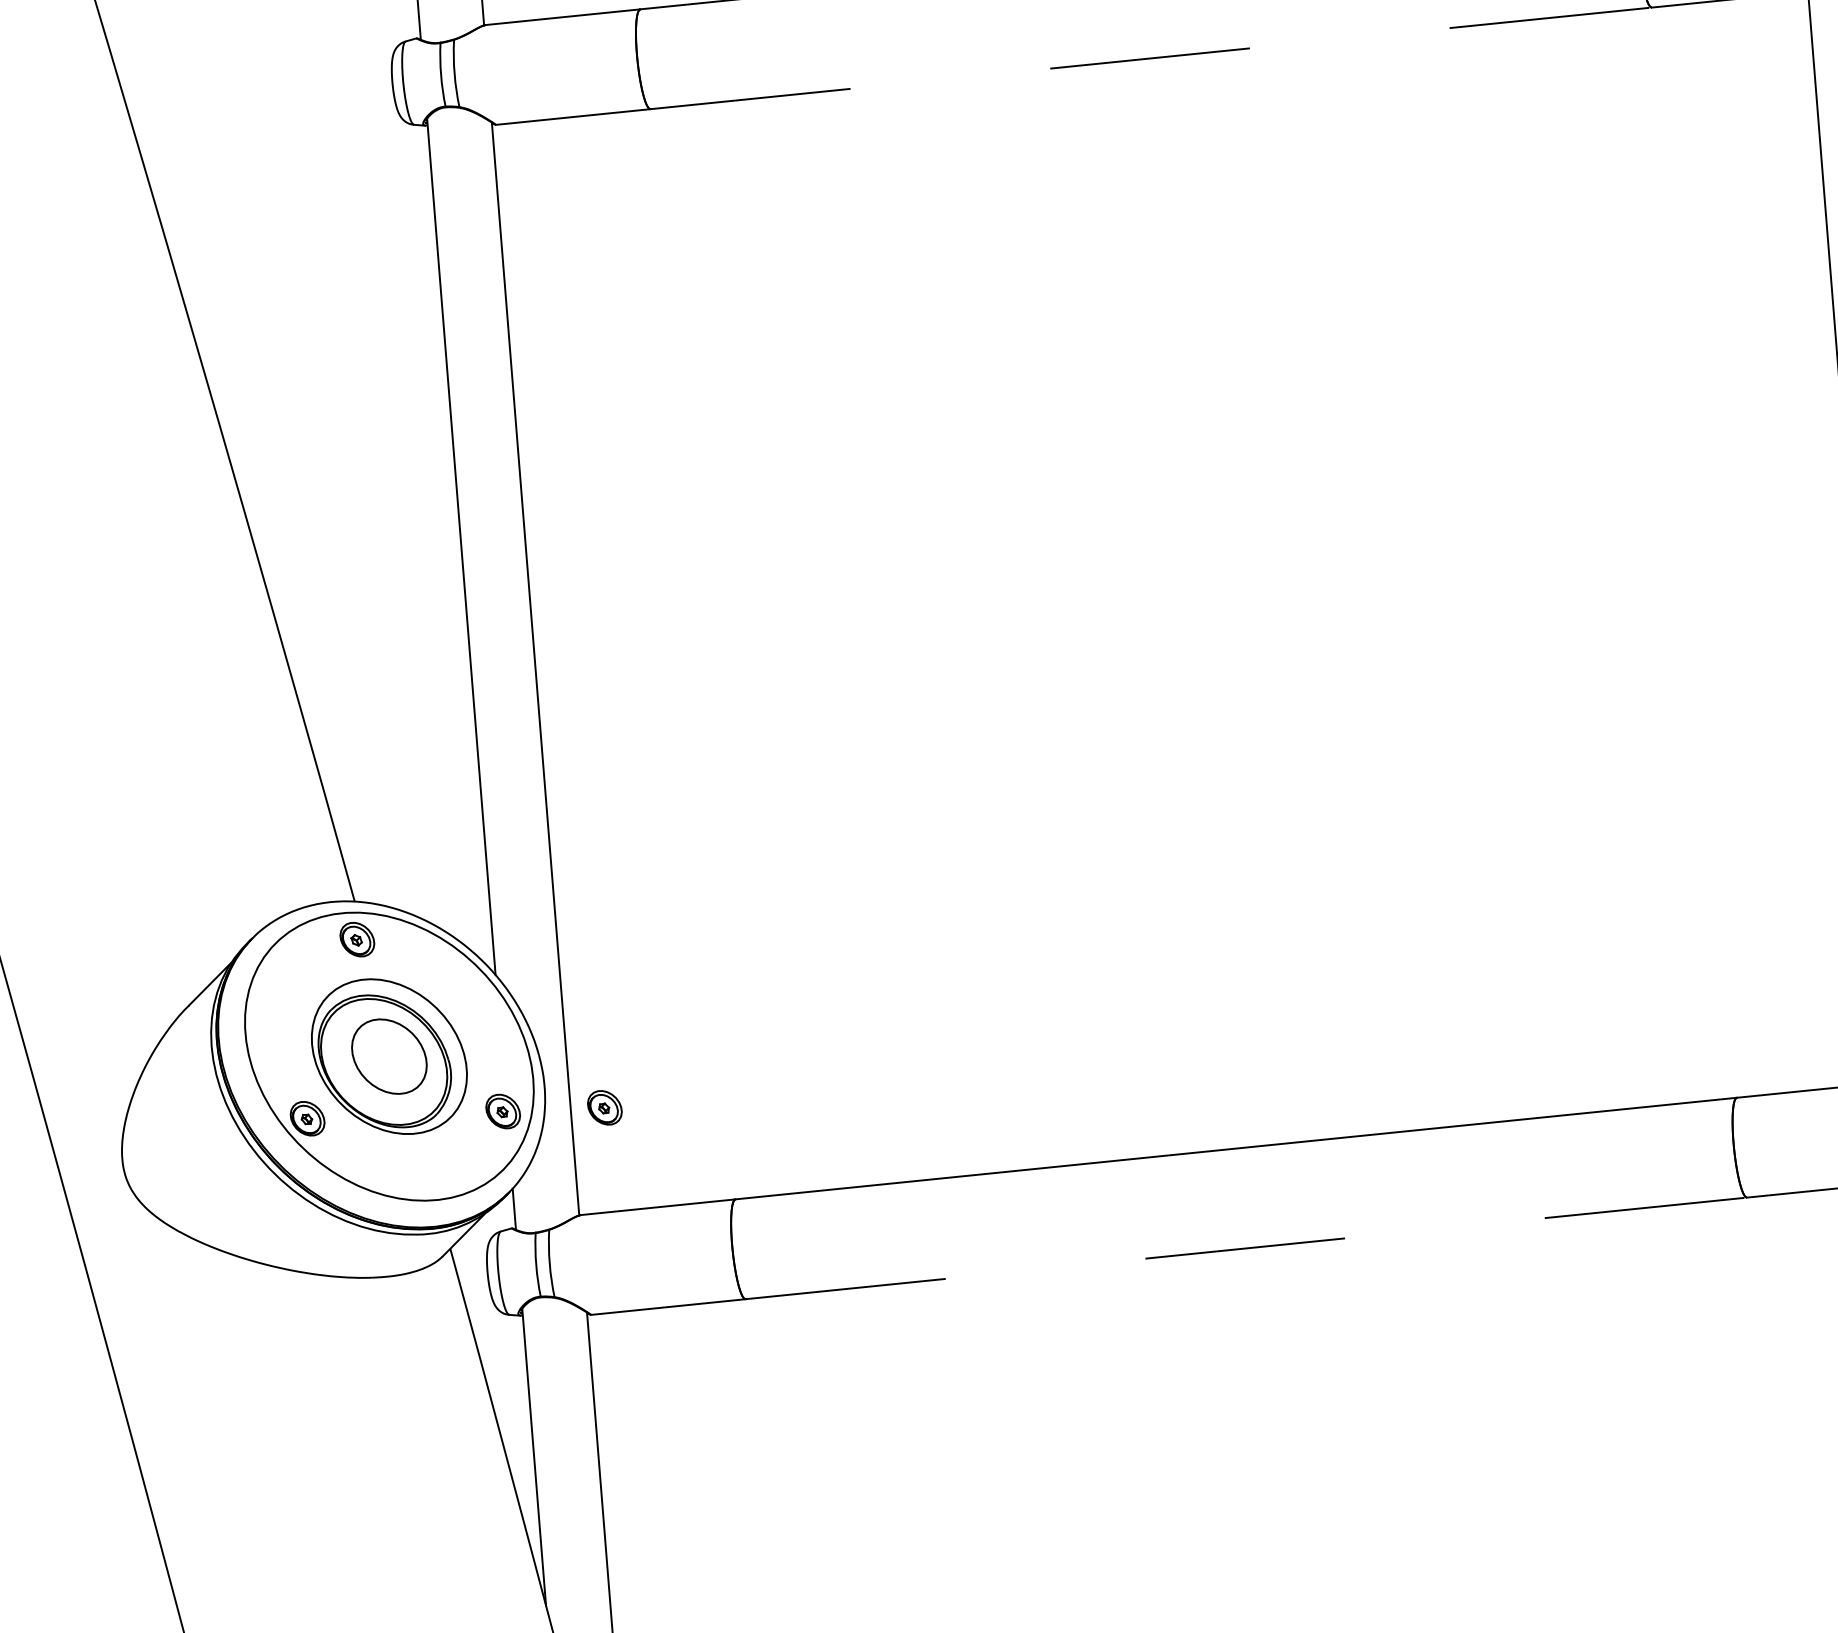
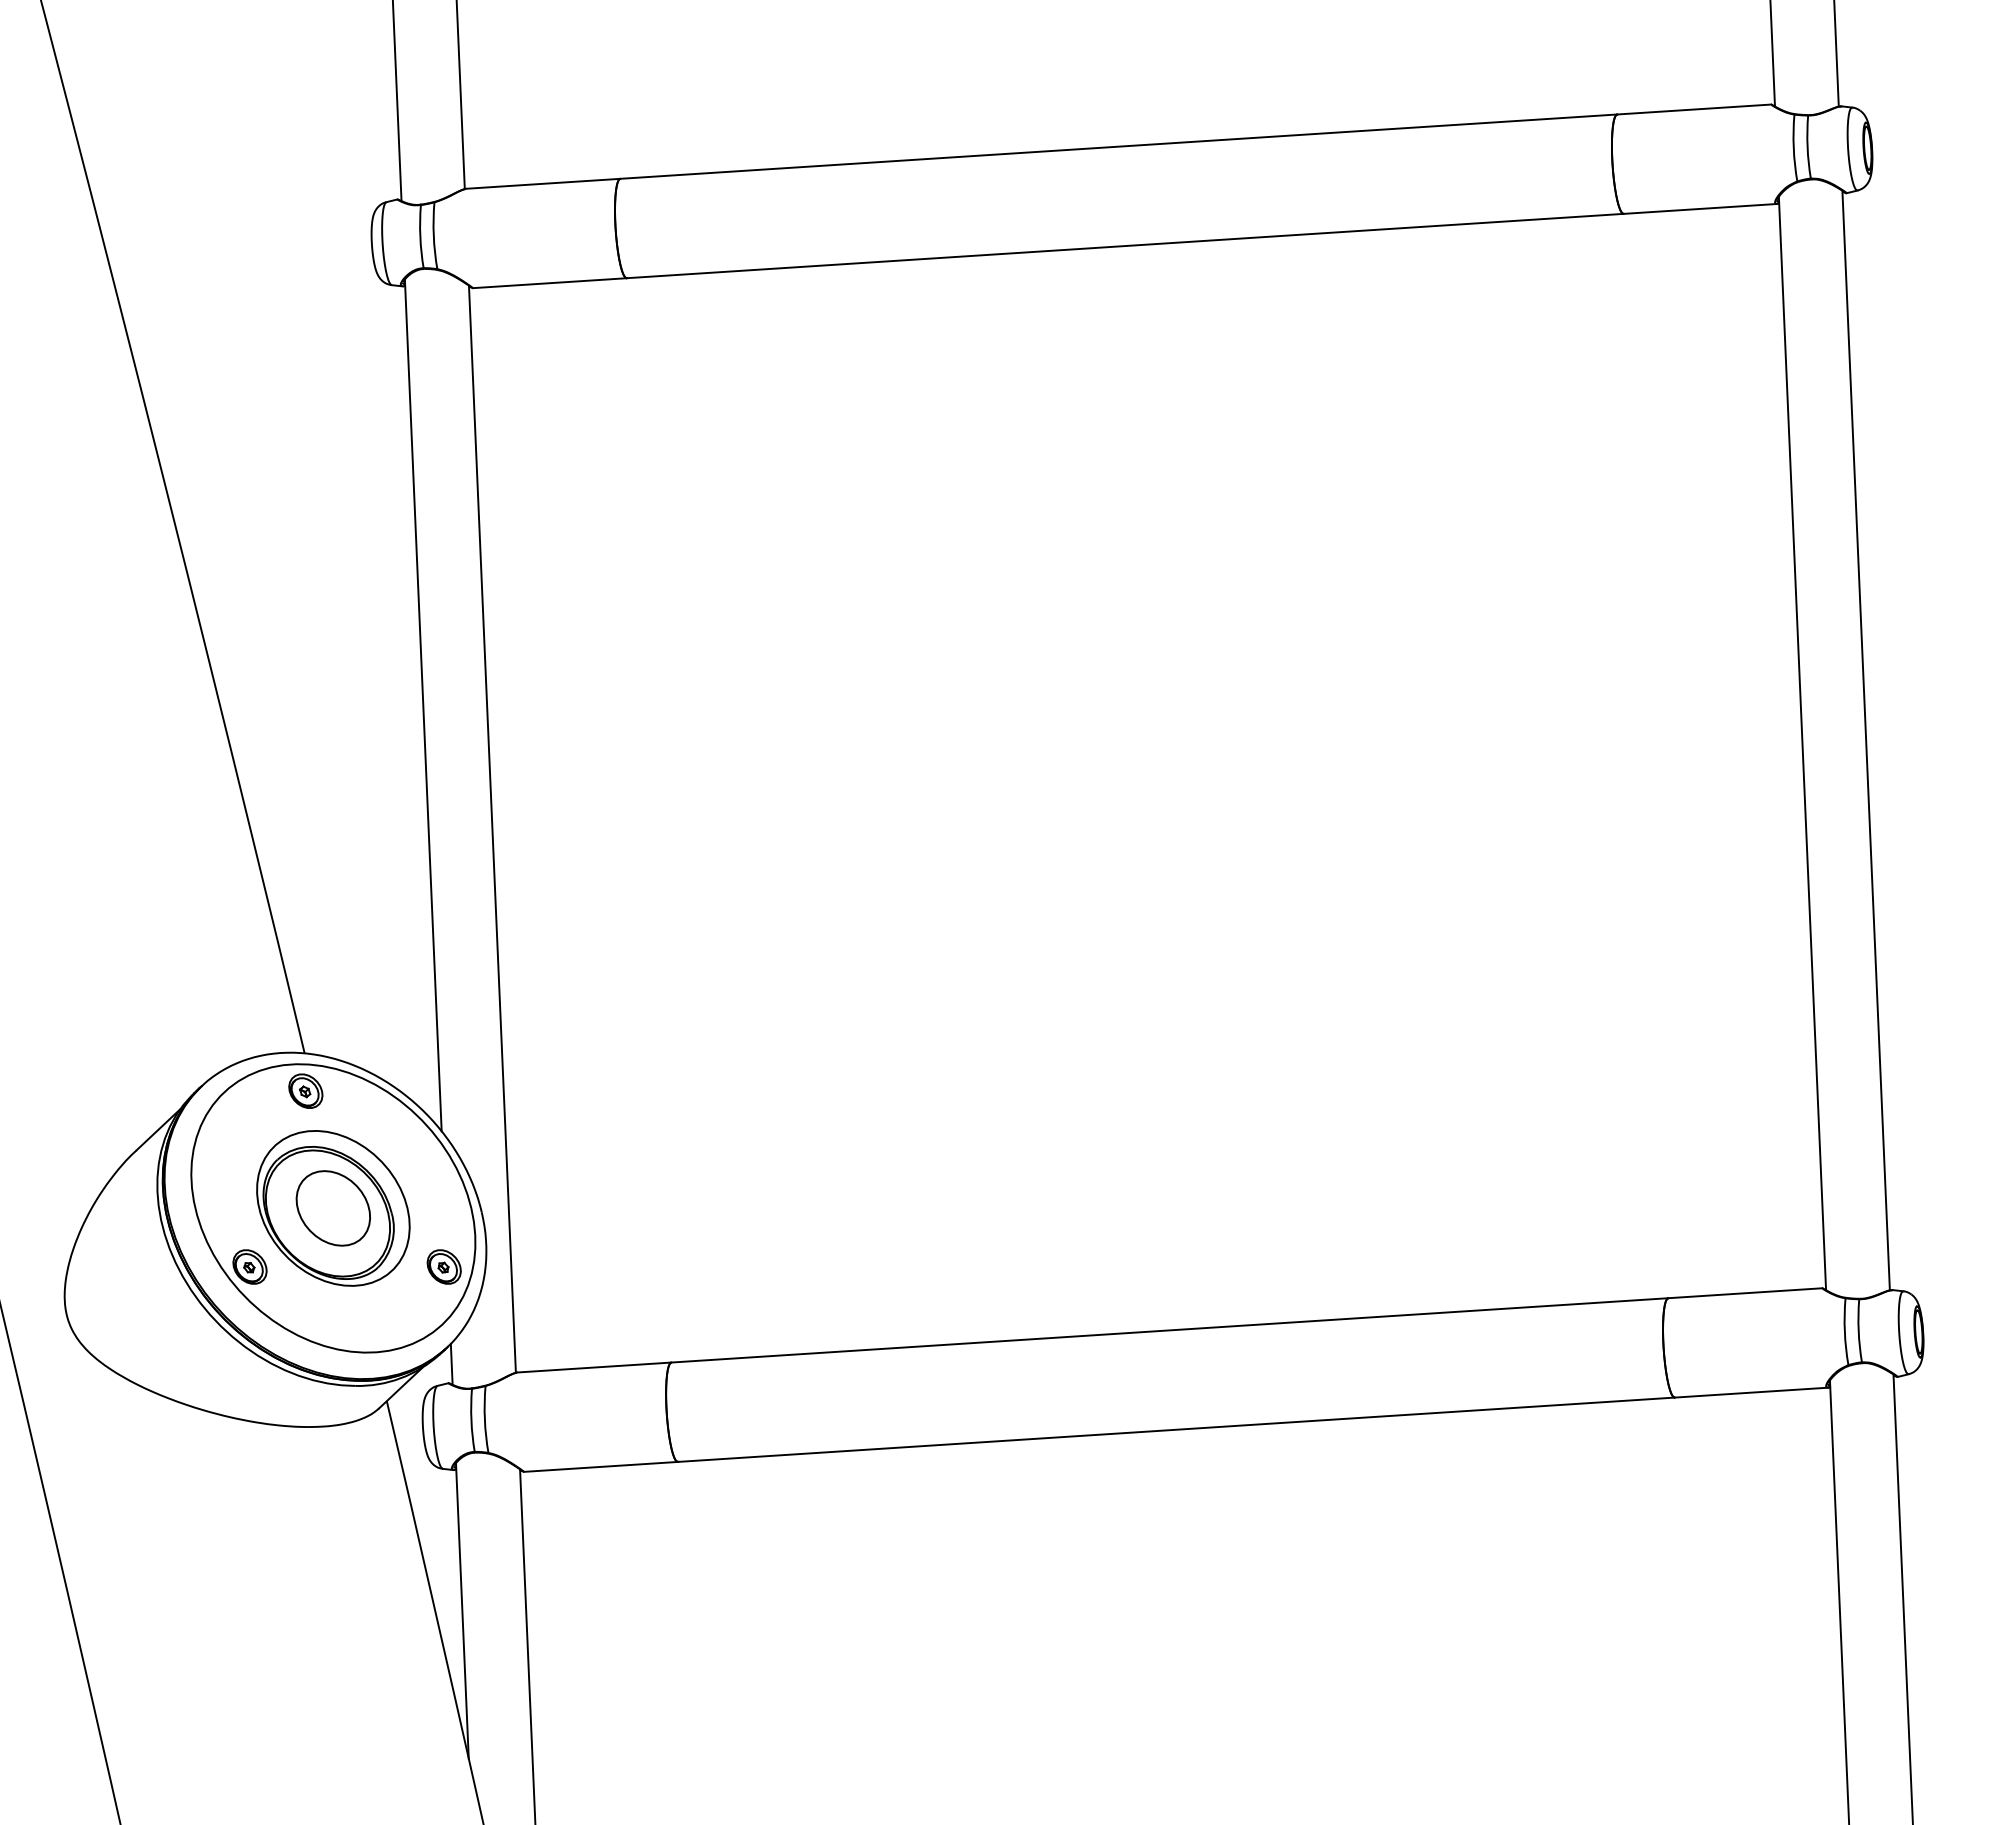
line: (1151, 58) -> (1125, 246), dashed -> solid
part: (604, 1107) -> (544, 1266), removed
line: (1247, 1248) -> (1177, 1429), dashed -> solid

